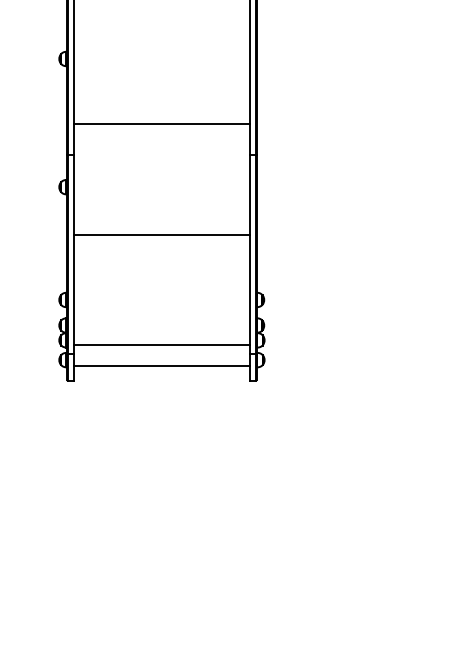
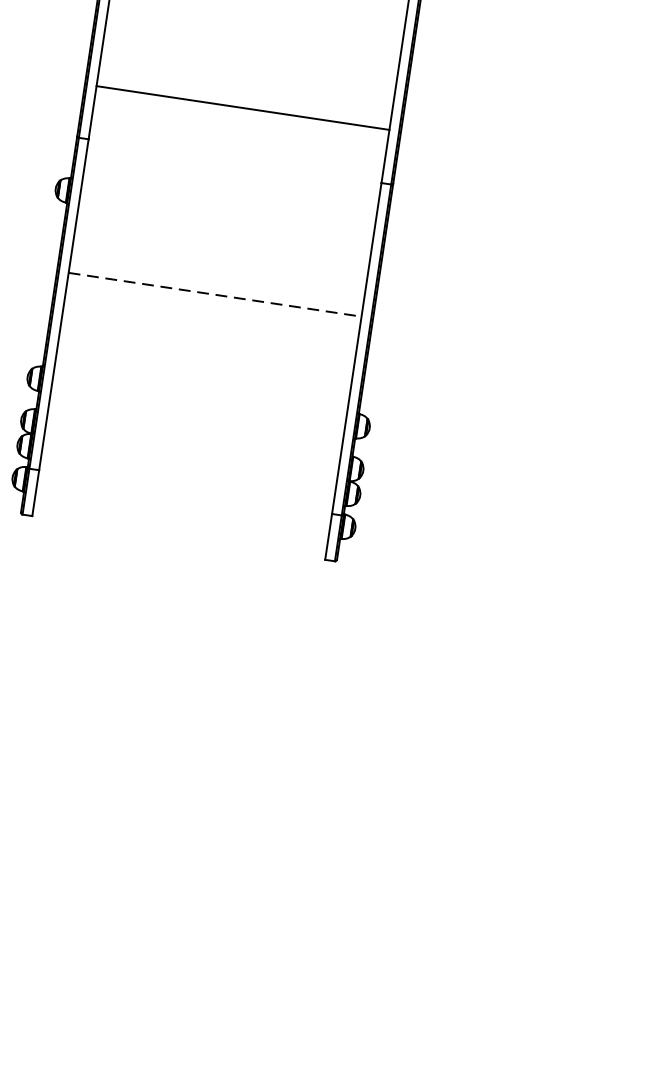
line: (161, 235) -> (214, 294), solid -> dashed
line: (161, 345) -> (186, 478), removed
line: (161, 366) -> (181, 513), removed

